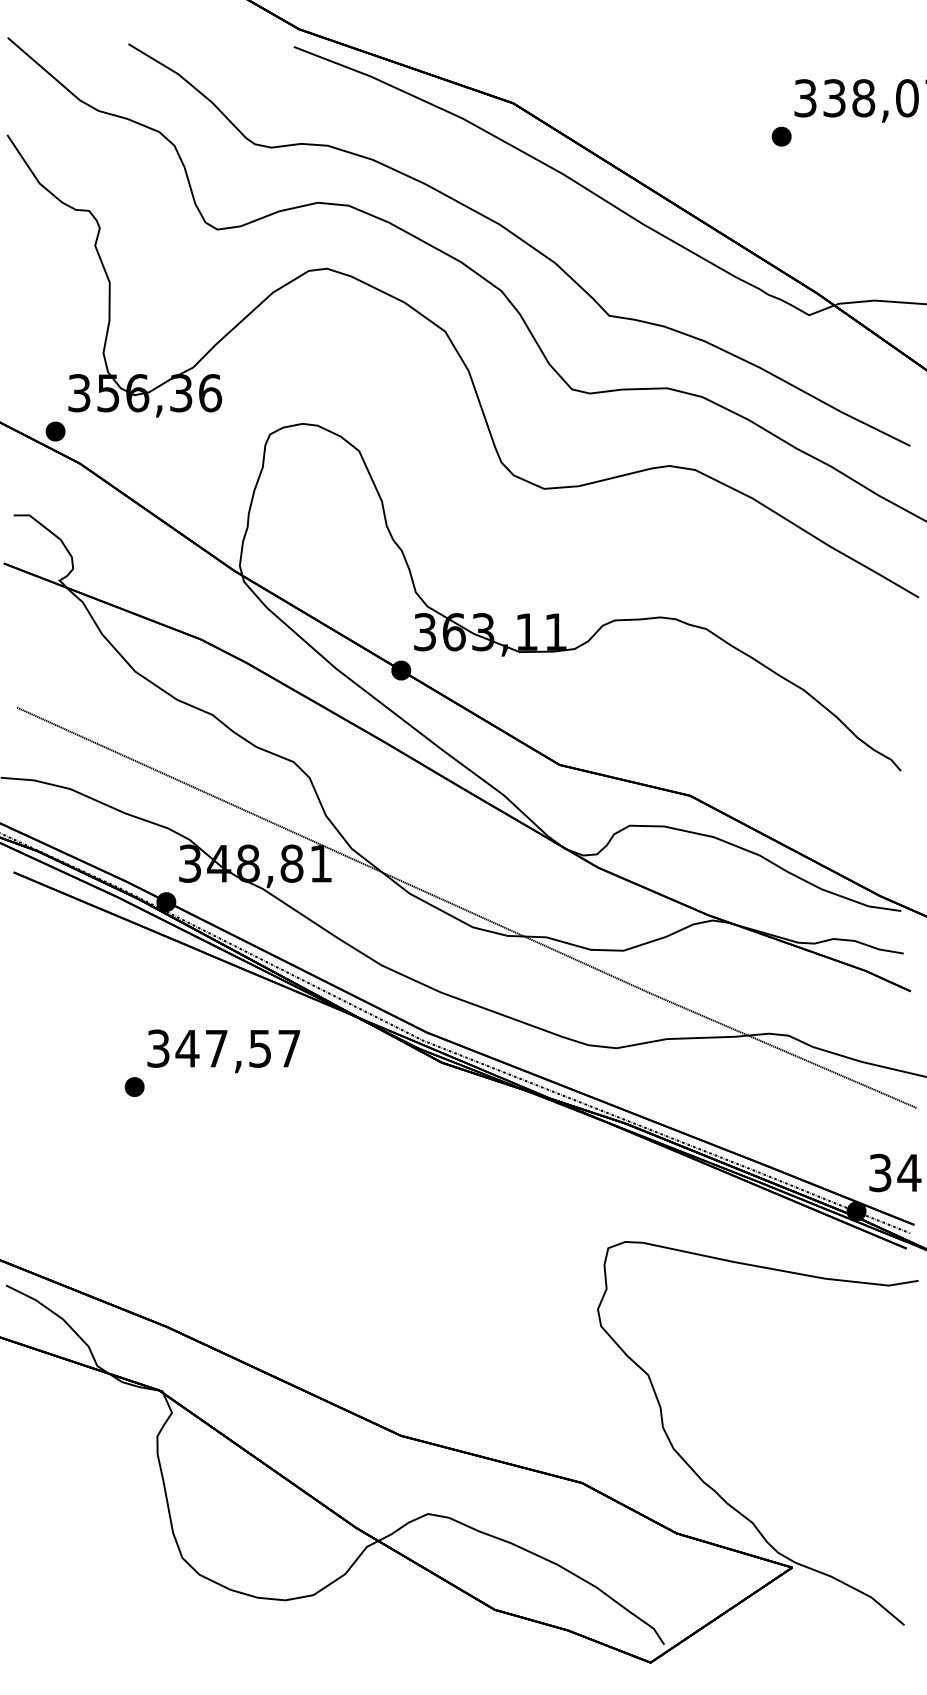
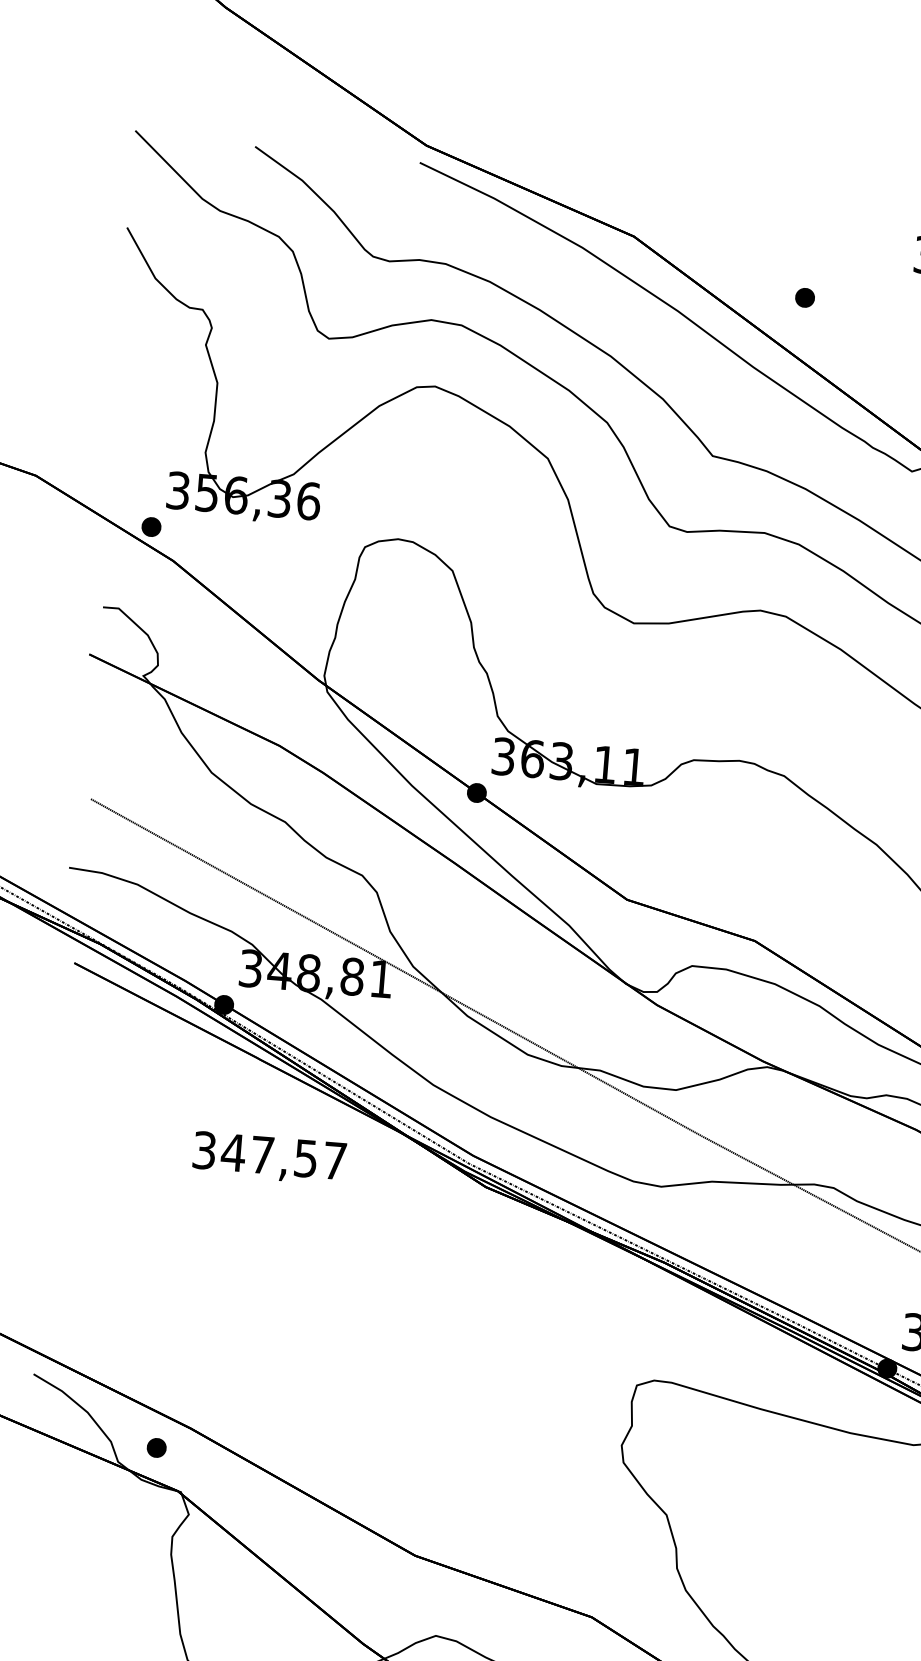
part: (781, 136) -> (804, 297), moved
part: (134, 1086) -> (156, 1447), moved

